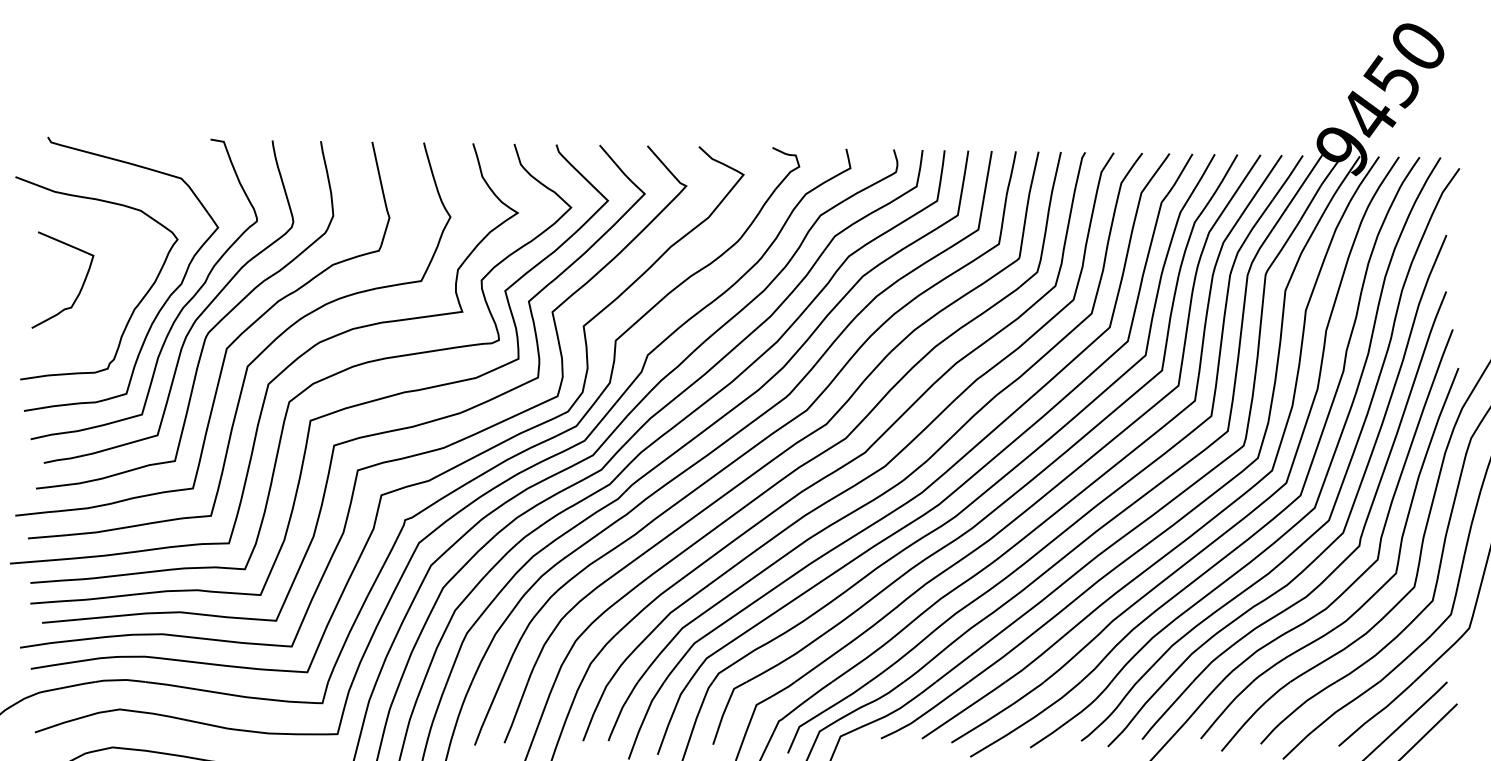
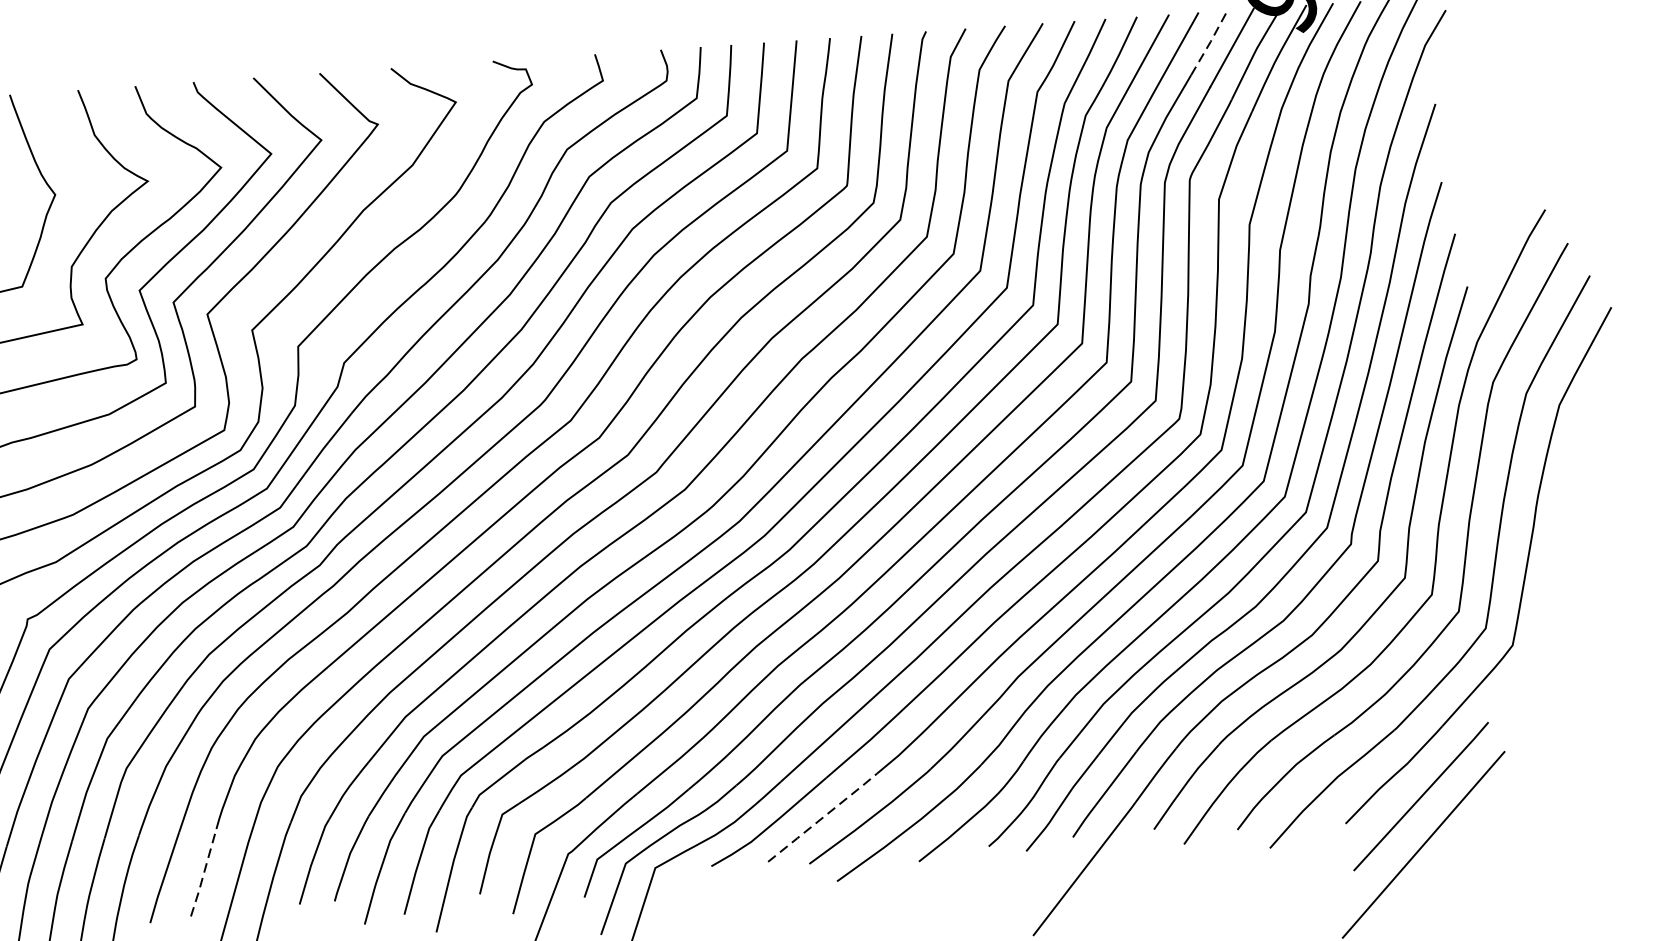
line: (1288, 176) -> (1210, 41), solid -> dashed
line: (964, 710) -> (823, 817), solid -> dashed
line: (516, 712) -> (204, 872), solid -> dashed

